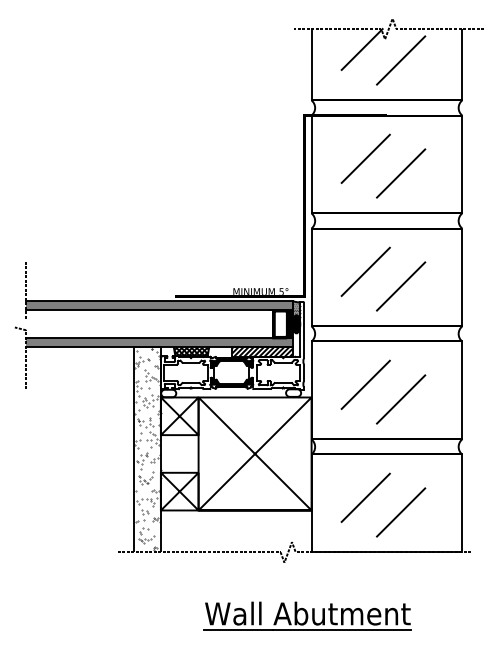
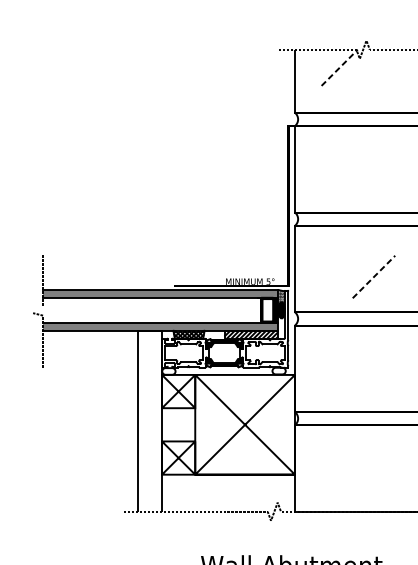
line: (362, 49) -> (339, 67), solid -> dashed
line: (401, 60) -> (374, 77), removed
line: (365, 158) -> (342, 164), removed
line: (401, 173) -> (374, 177), removed
line: (365, 271) -> (342, 263), removed
line: (401, 286) -> (374, 277), solid -> dashed
line: (365, 384) -> (342, 363), removed
line: (401, 399) -> (374, 376), removed
hatch: (147, 449) -> (150, 420), removed
line: (365, 497) -> (342, 463), removed
line: (401, 512) -> (374, 476), removed

